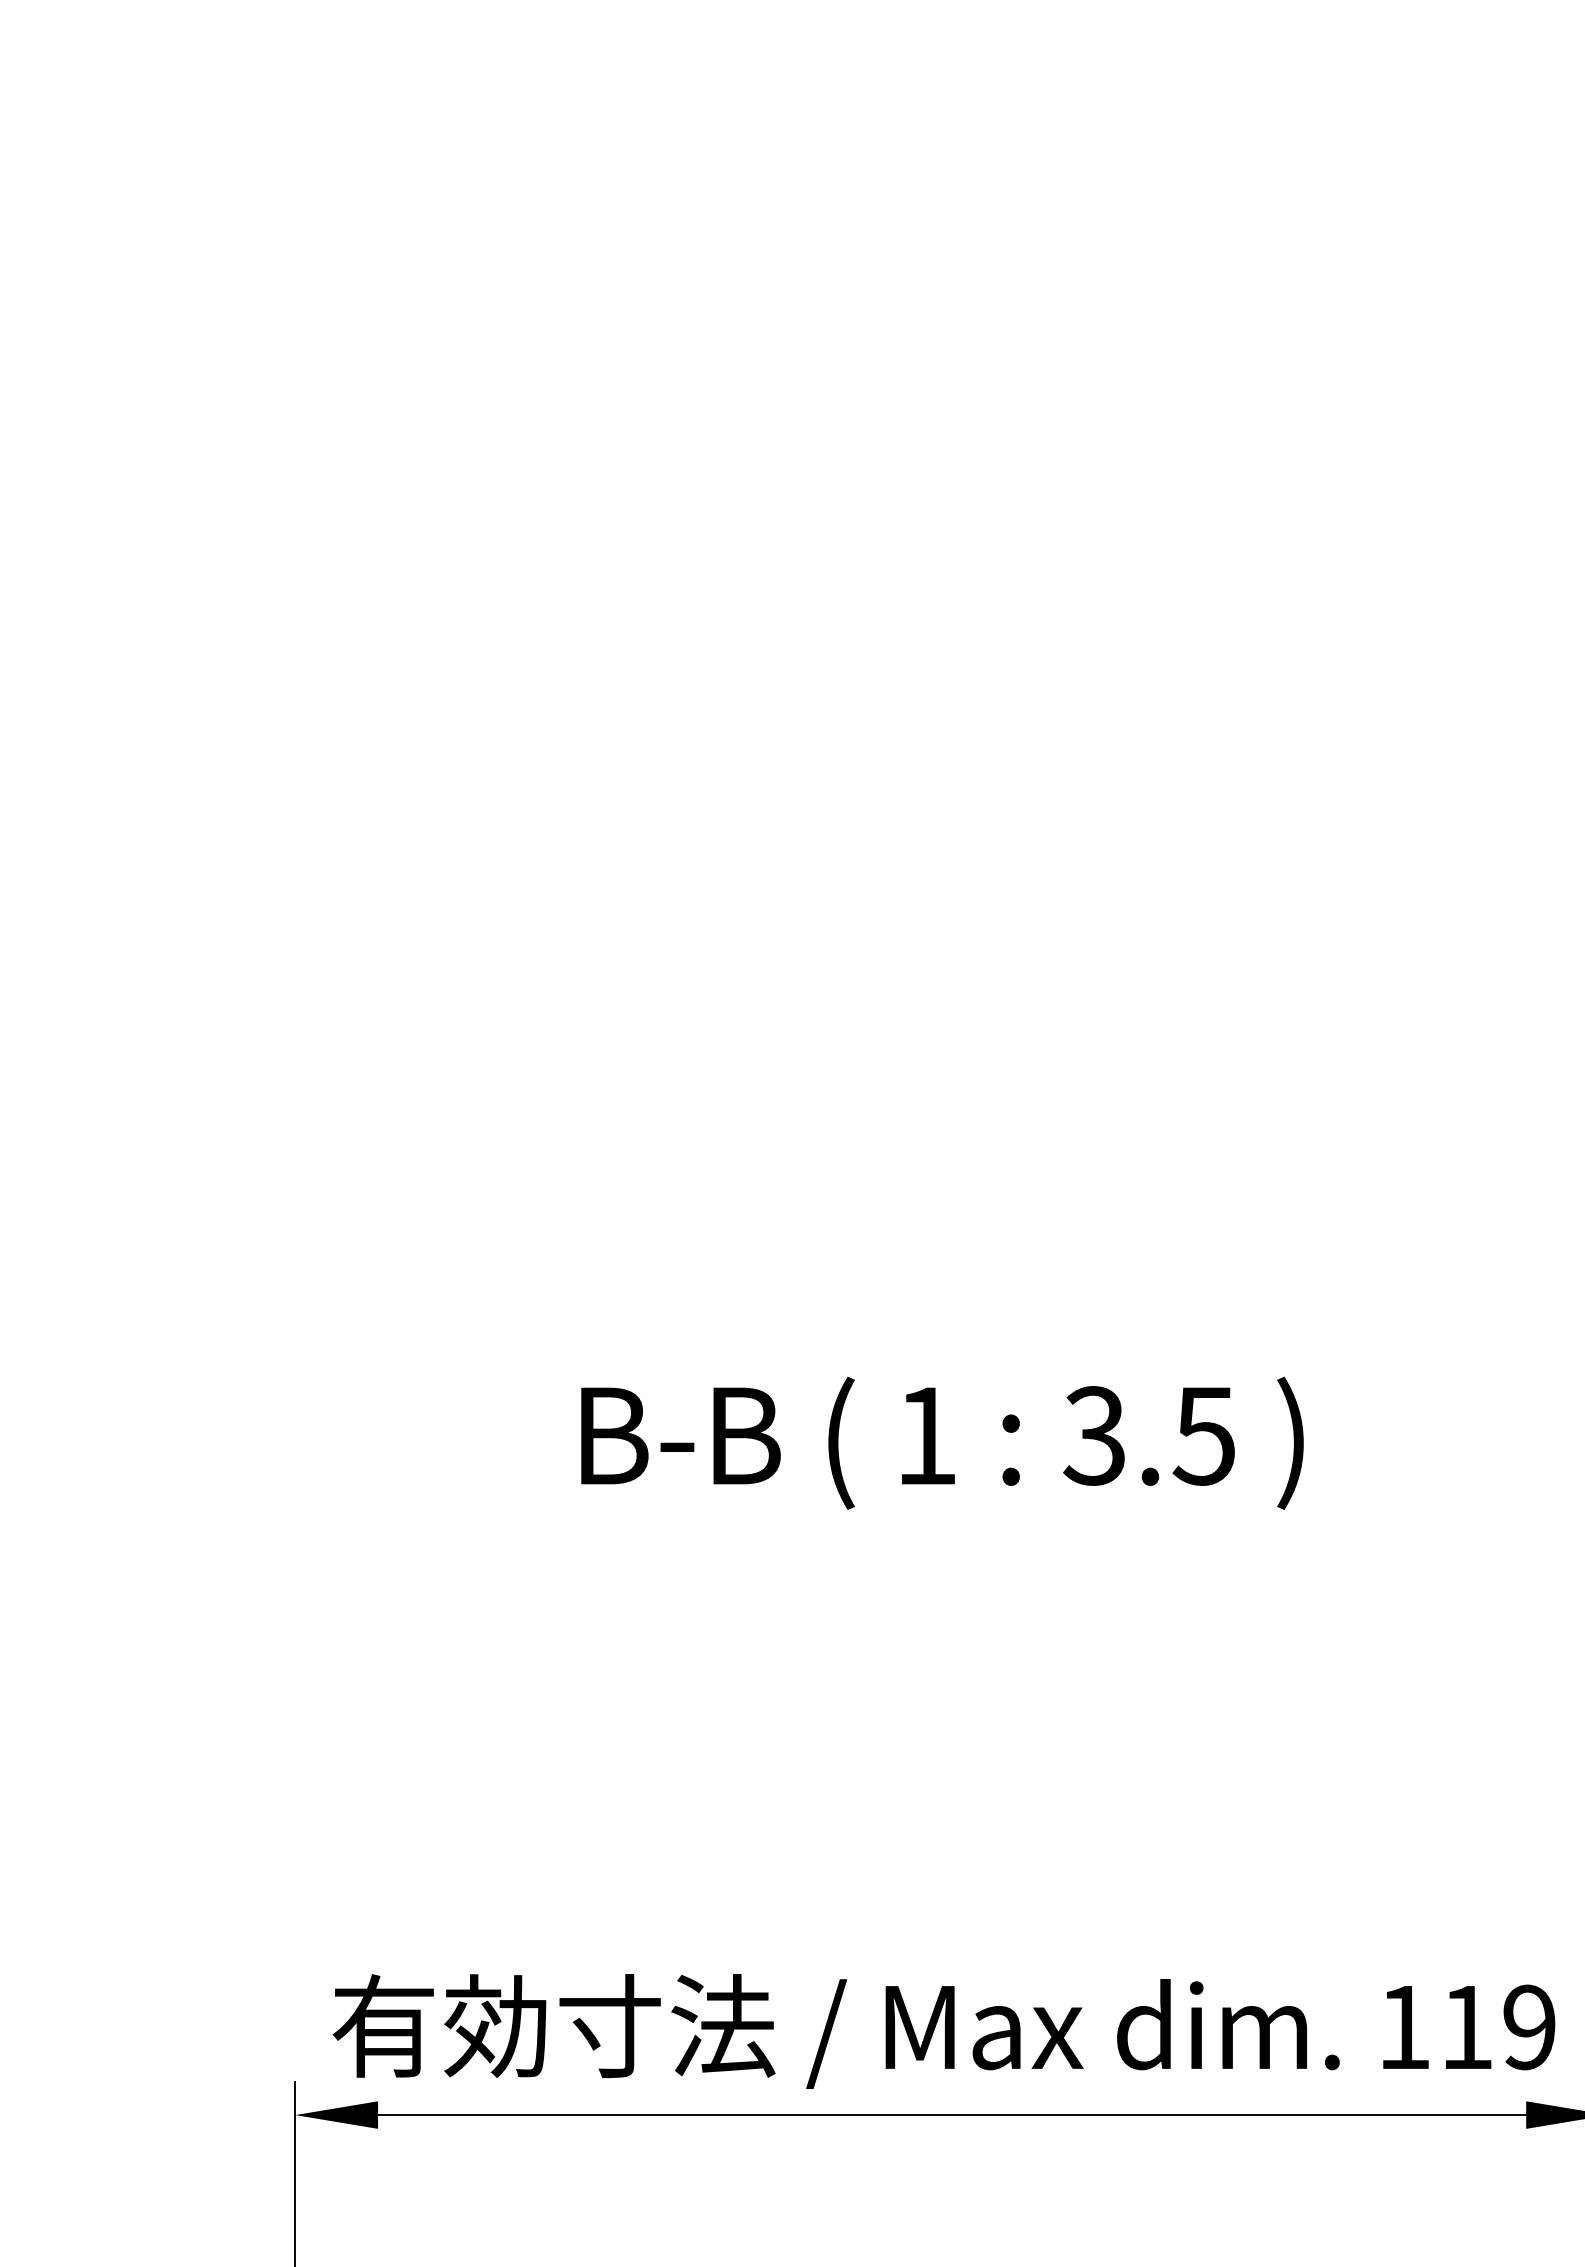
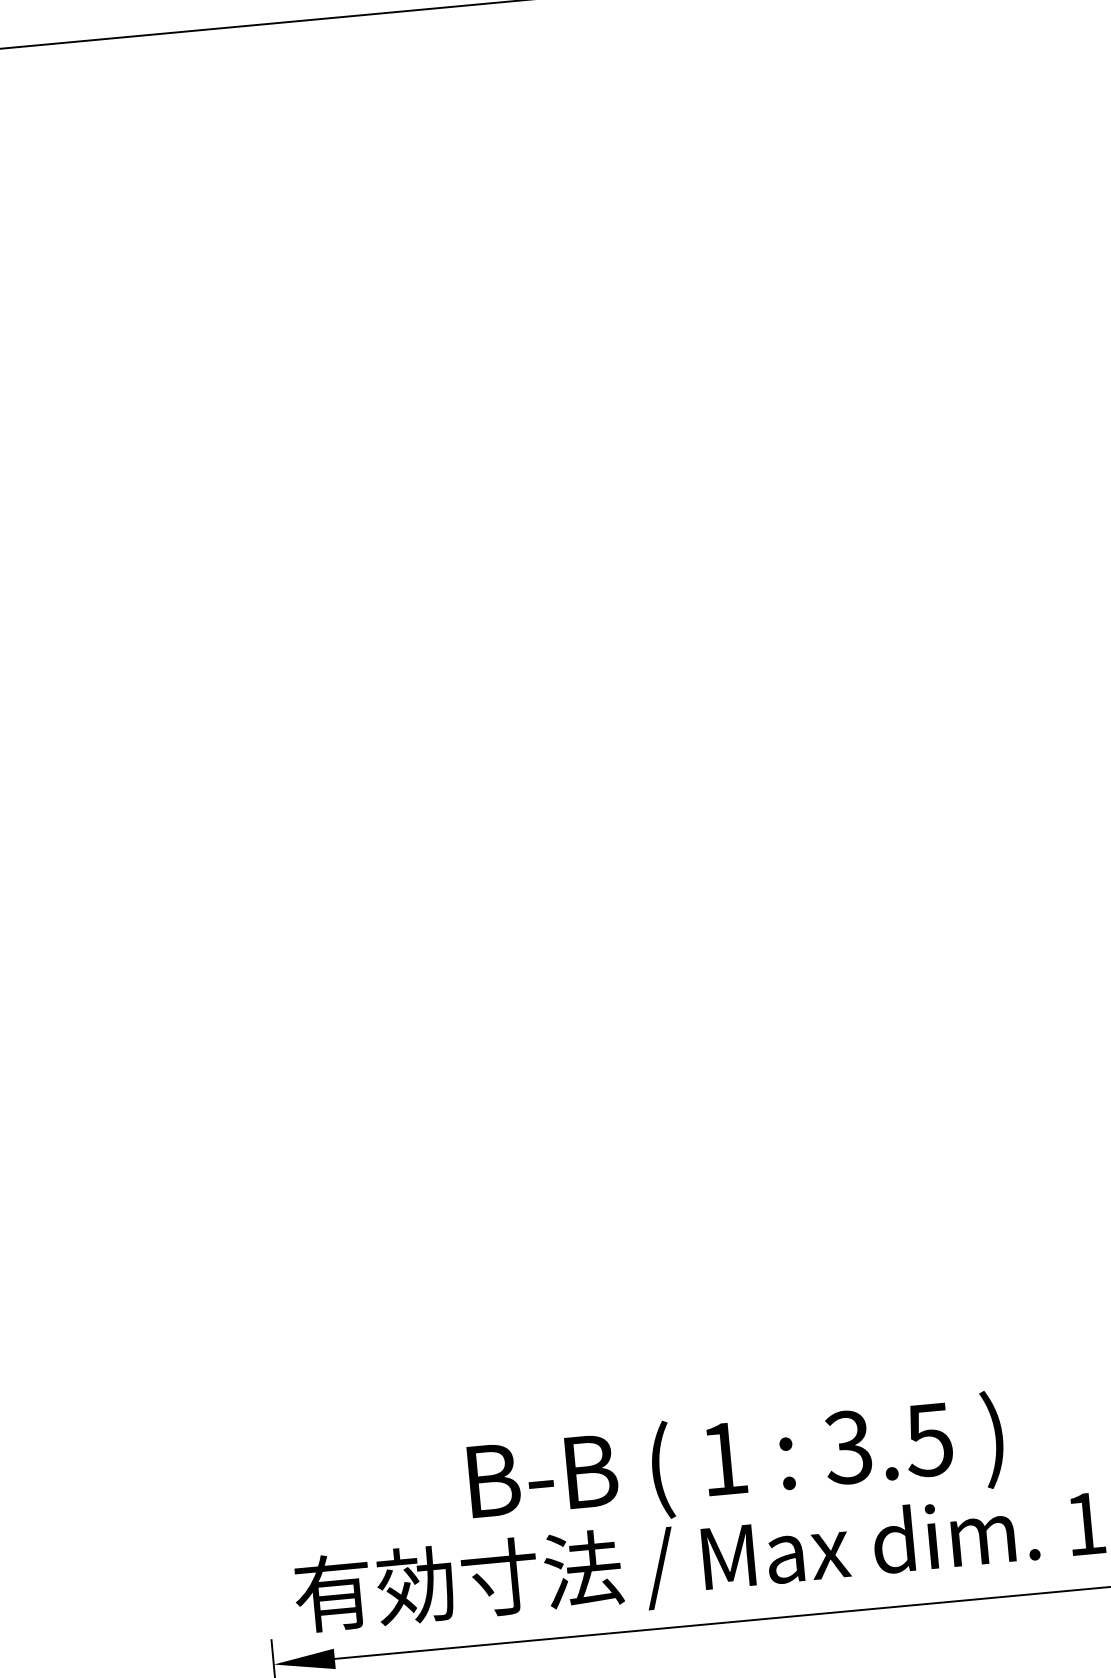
text: (942, 1442) -> (736, 1462), moved

